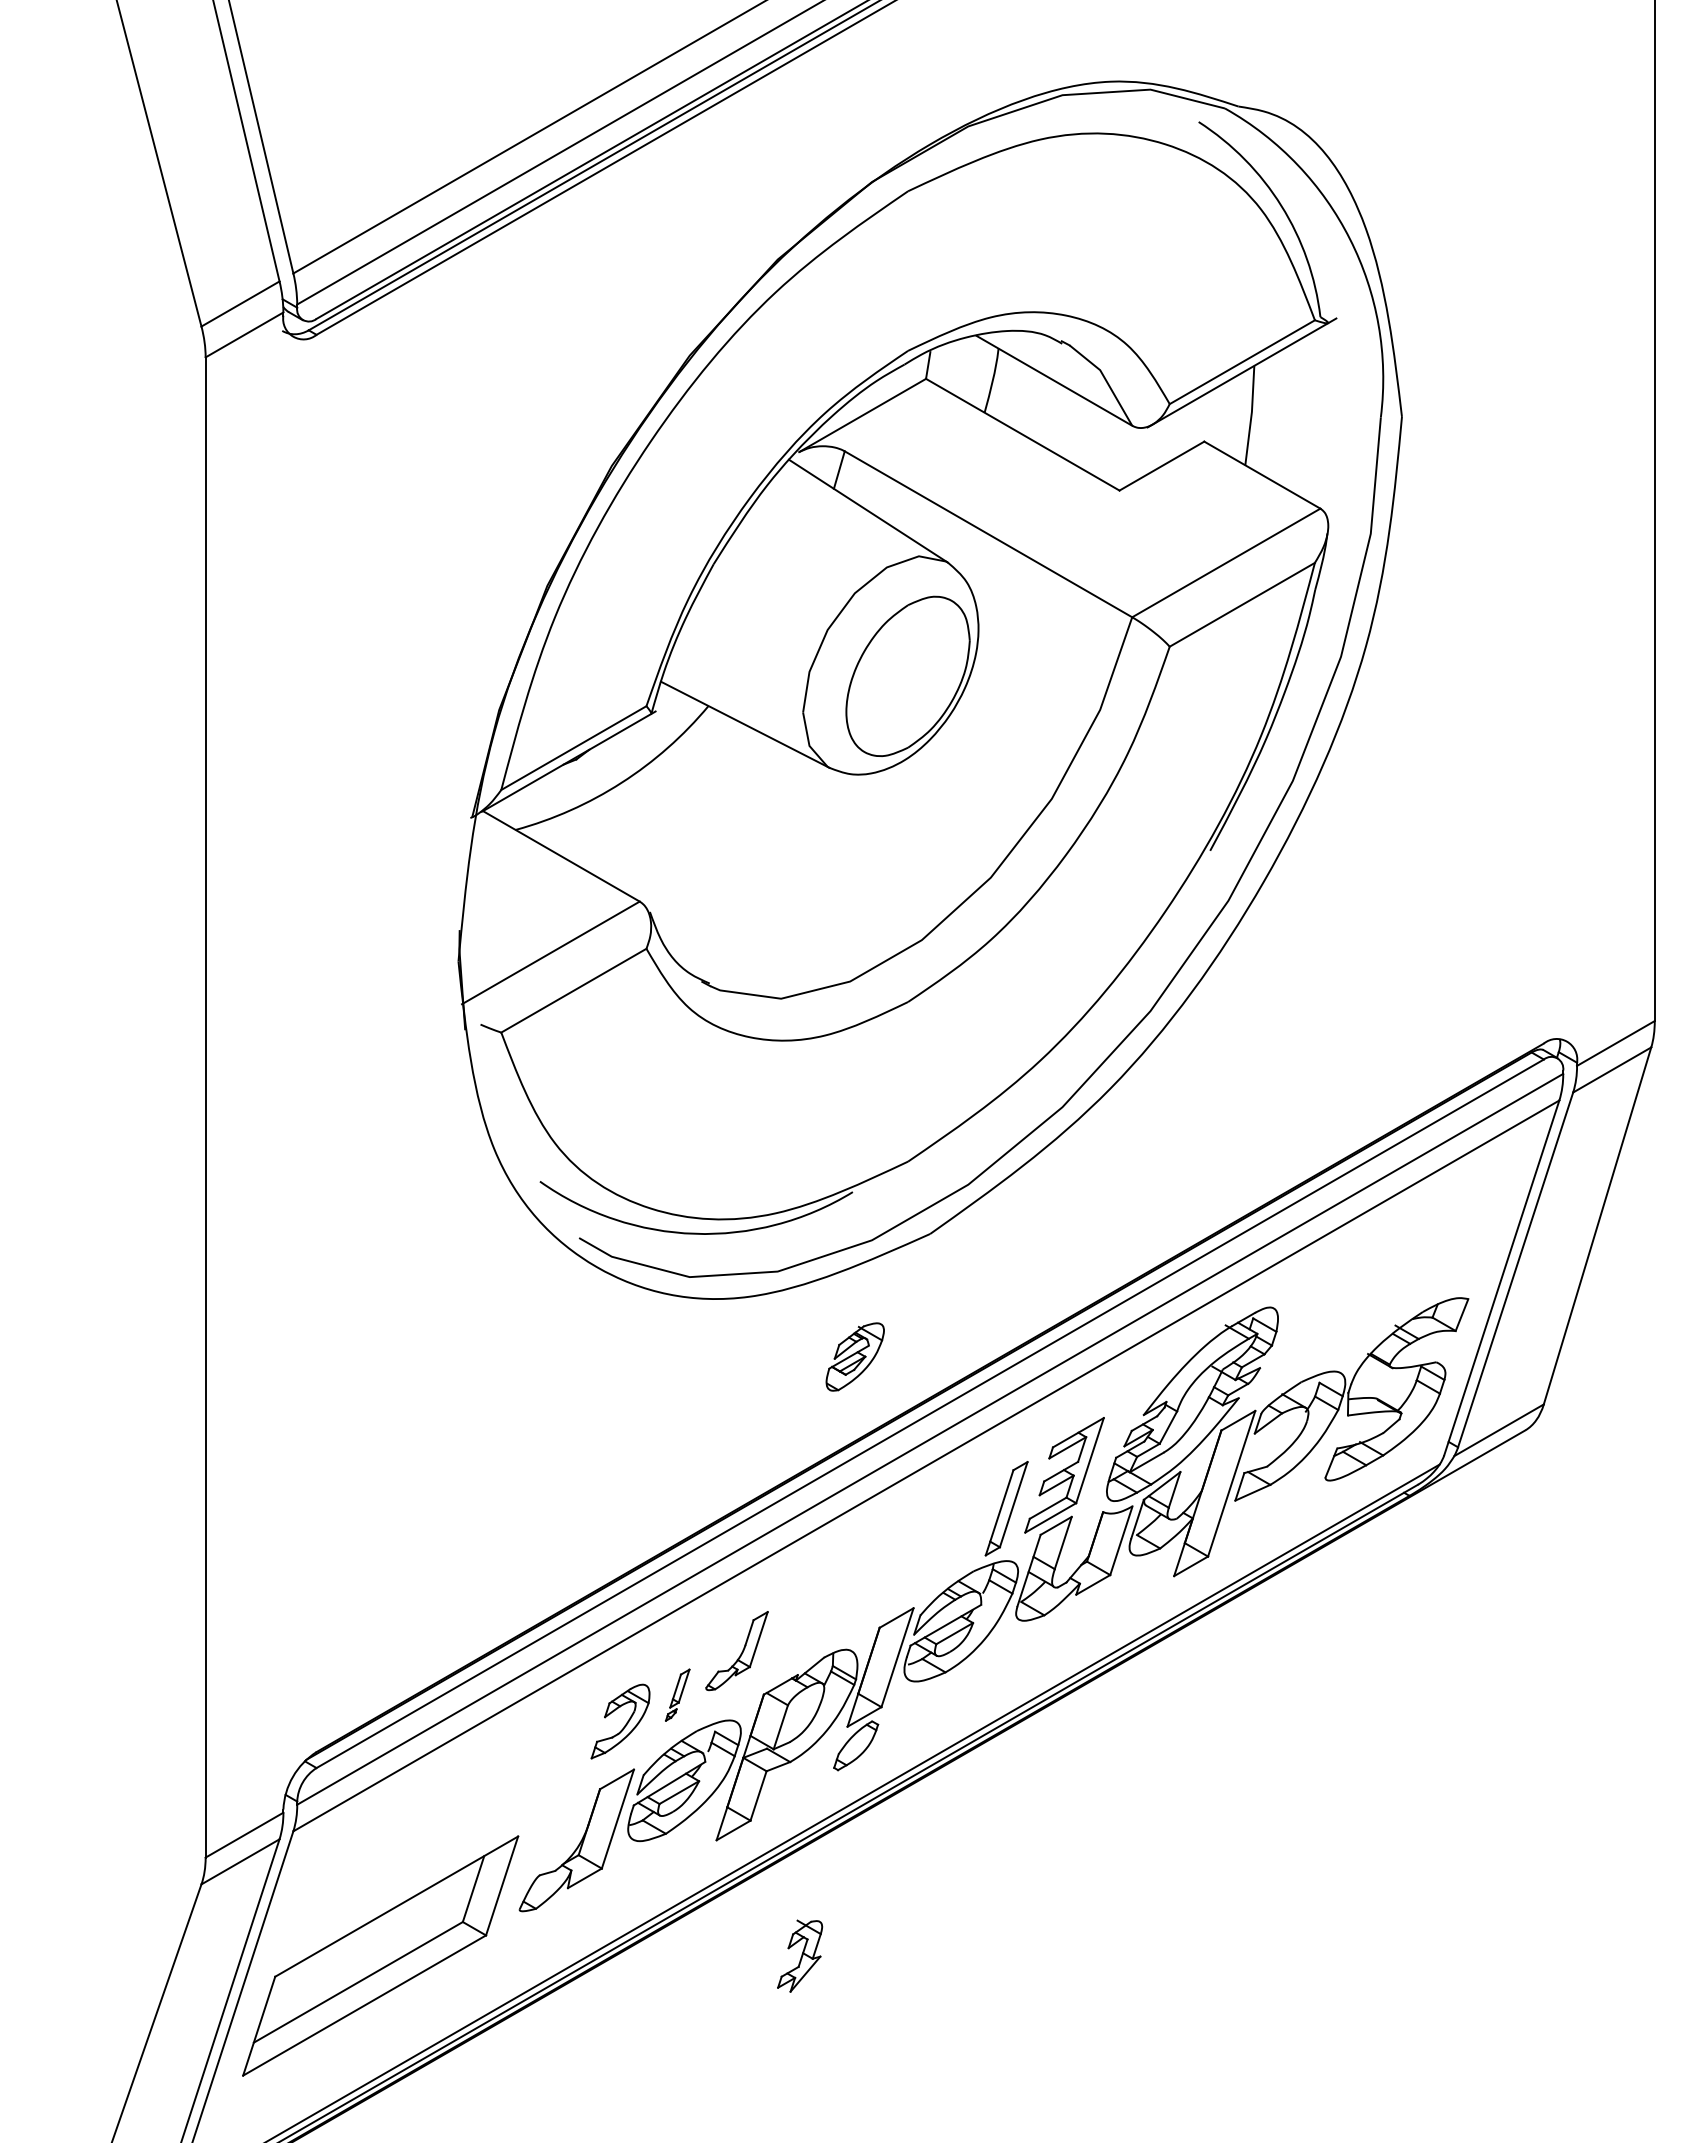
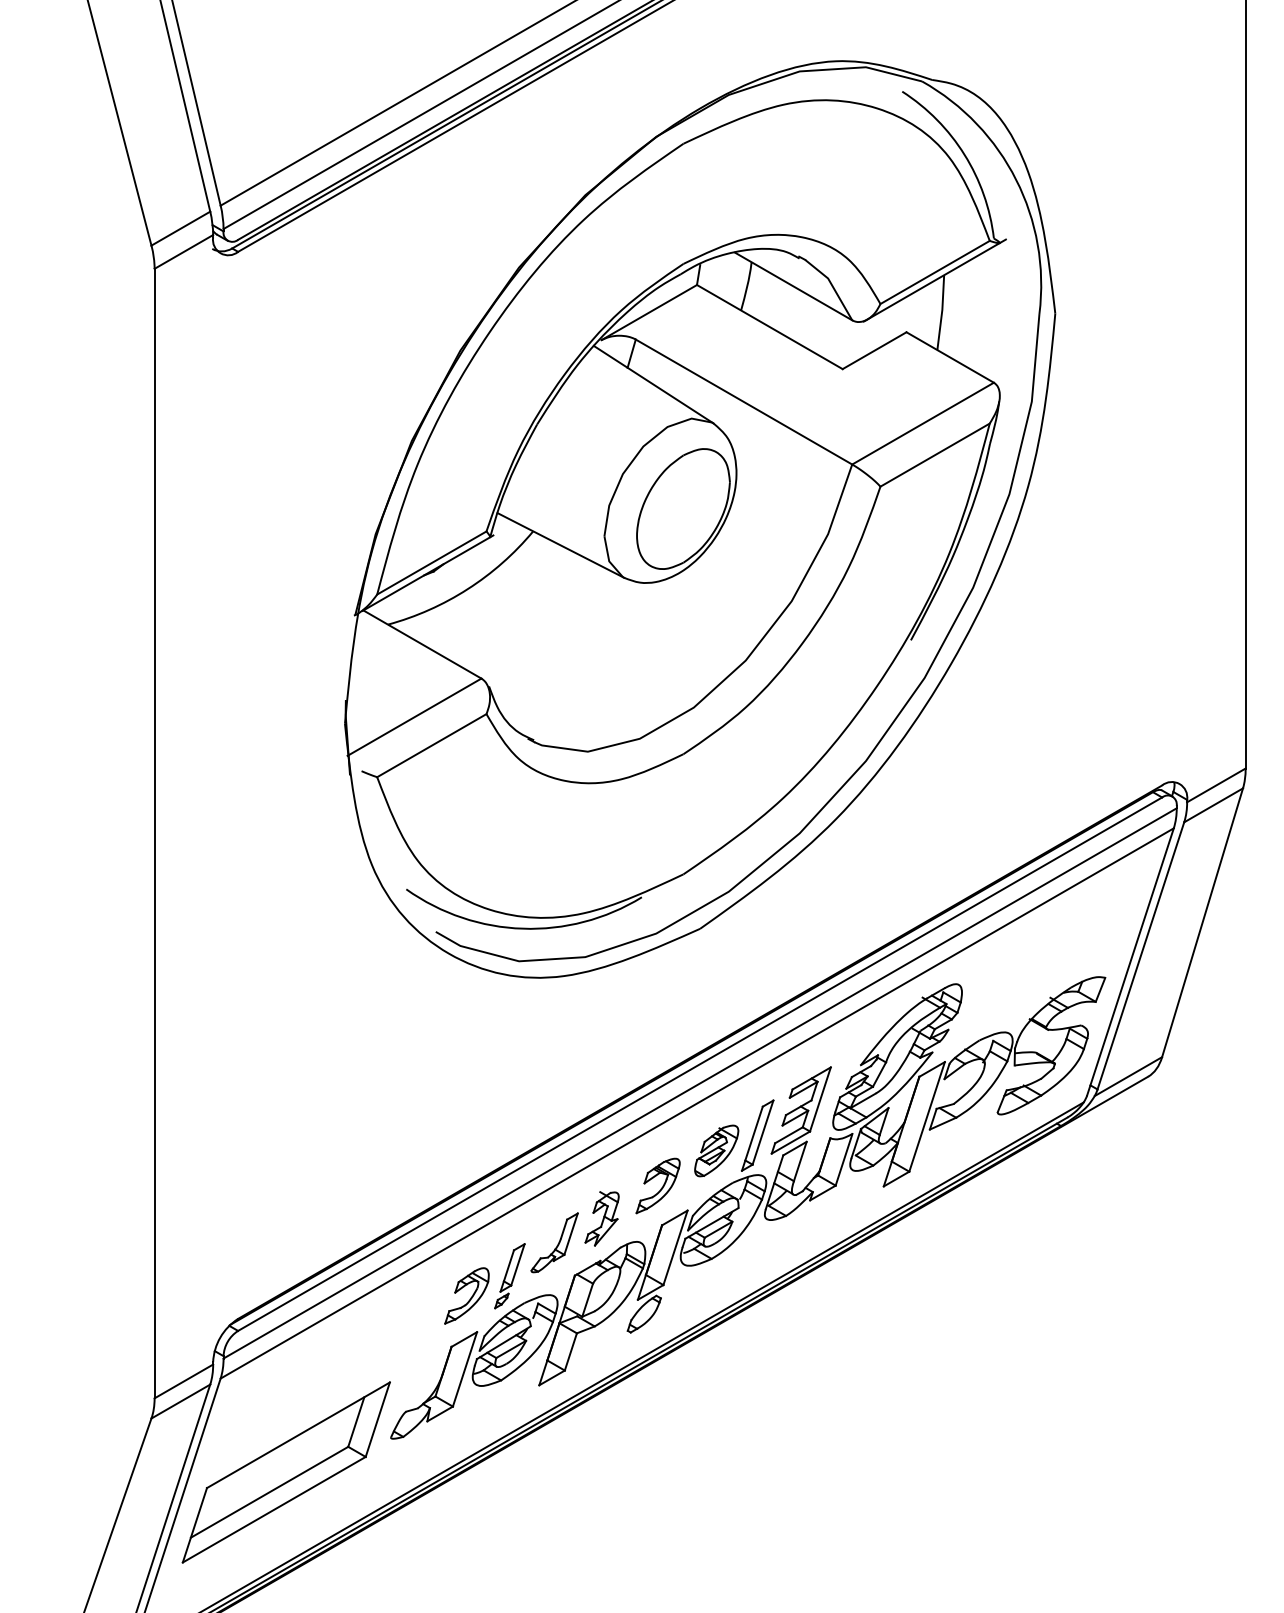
part: (854, 1356) -> (716, 1150), moved
part: (874, 1575) -> (658, 1185), added
part: (677, 1694) -> (509, 1275), size x1.67
part: (800, 1955) -> (602, 1218), moved

